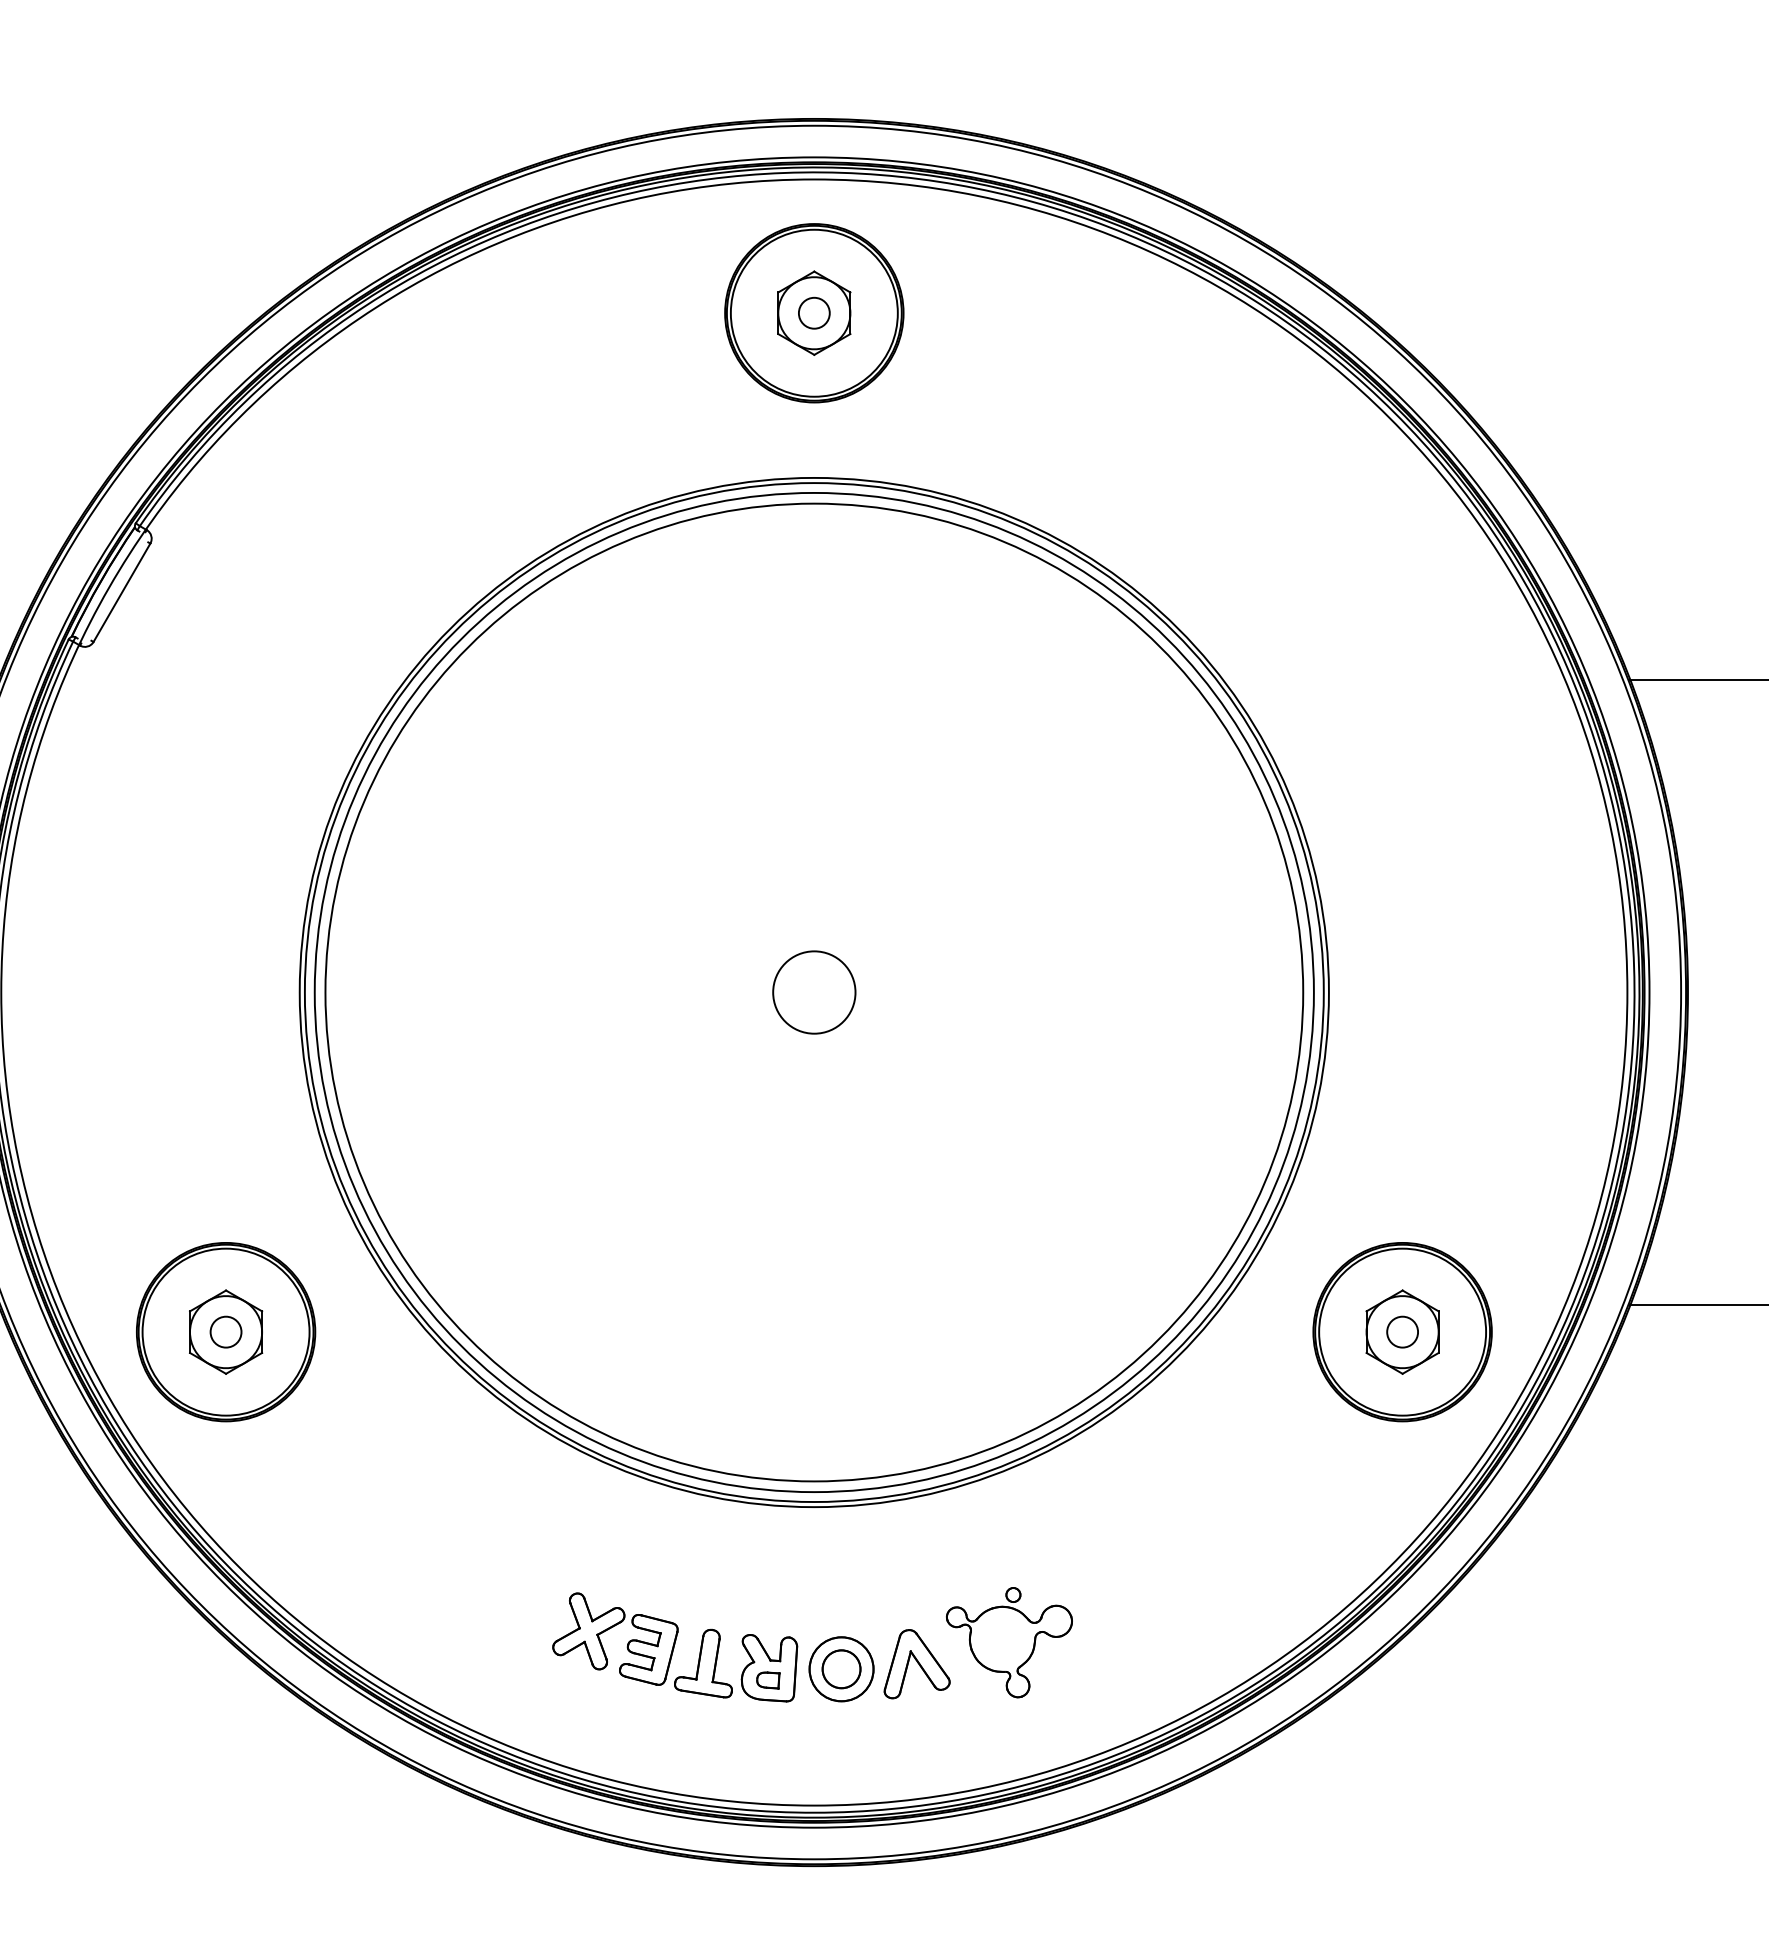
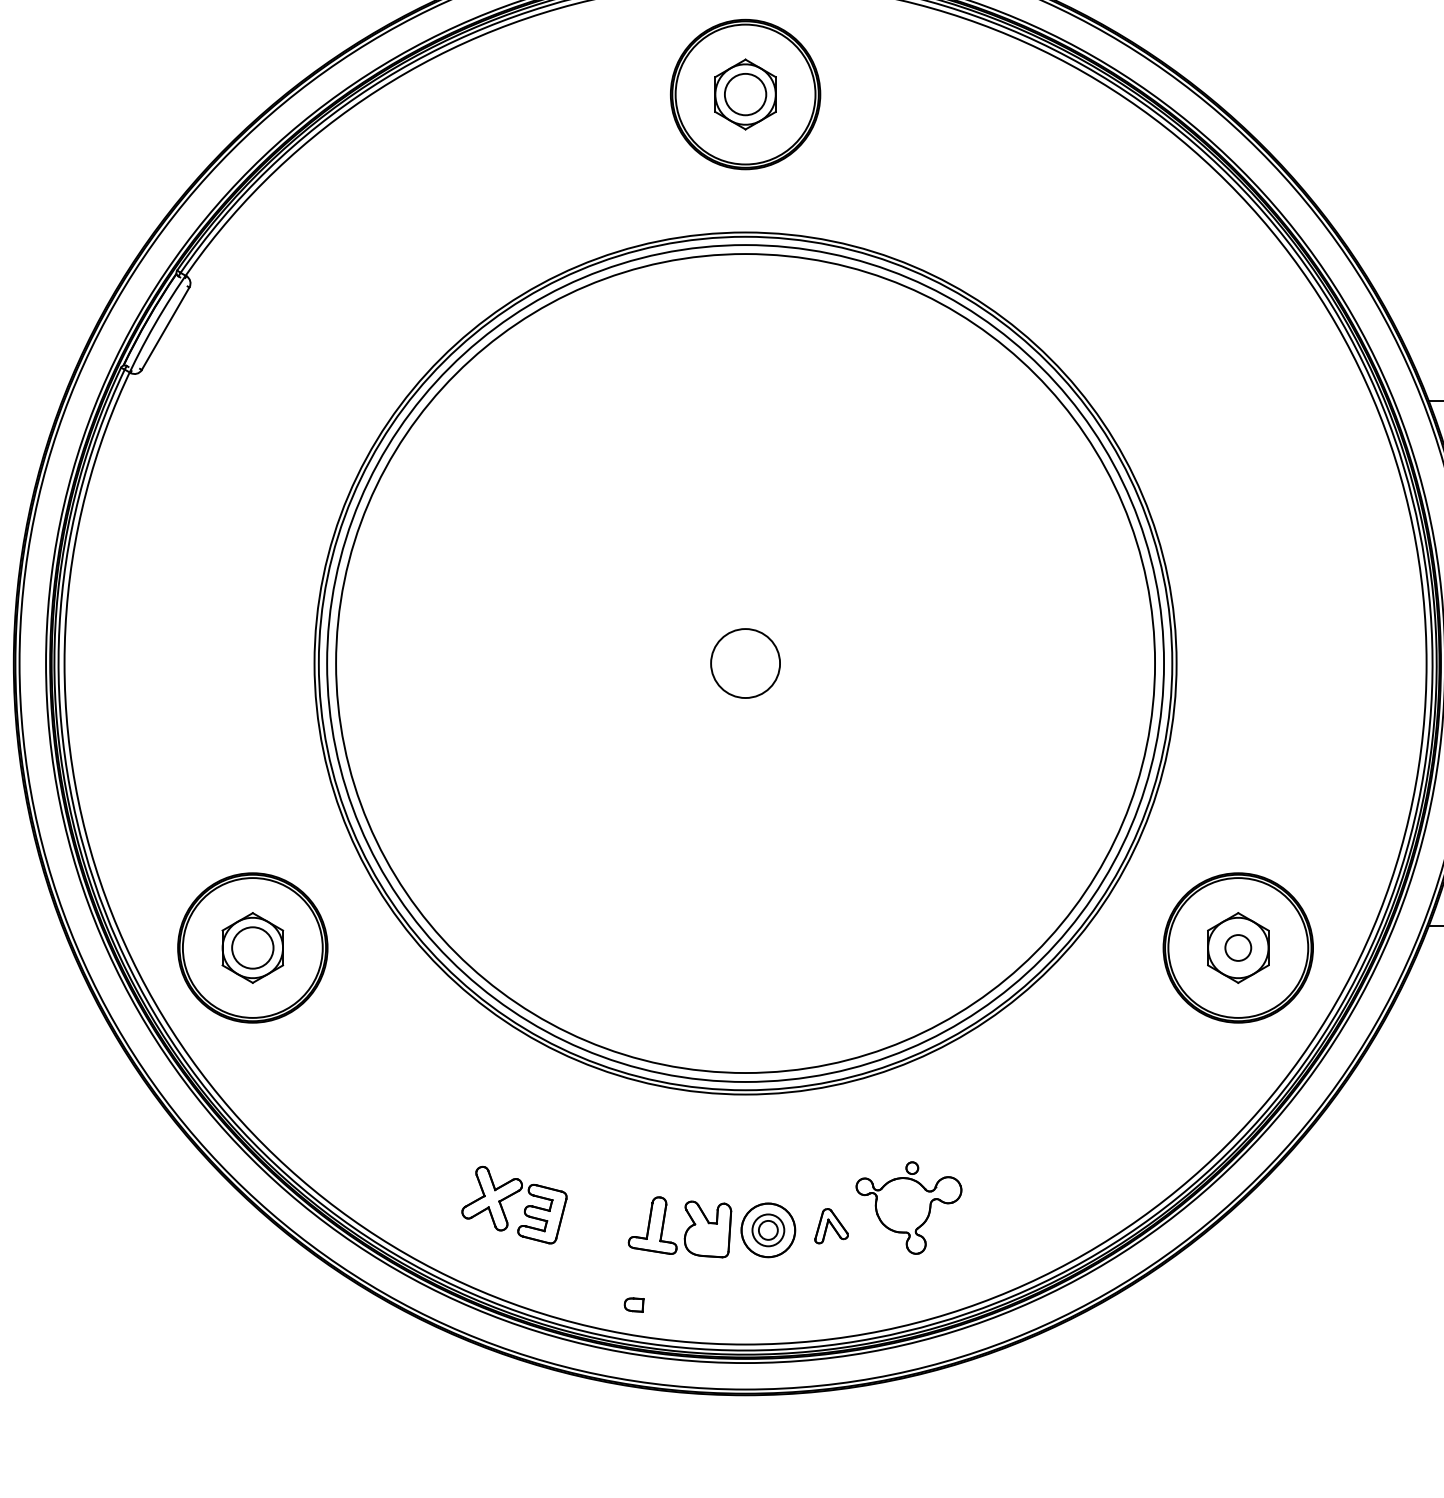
circle: (813, 312) -> (744, 93), size x1.6
circle: (225, 1331) -> (252, 947), size x1.6
part: (611, 1628) -> (511, 1196), moved
part: (916, 1664) -> (831, 1226), size x0.6
circle: (841, 1669) -> (768, 1230), size x0.6
part: (768, 1680) -> (634, 1305), moved

